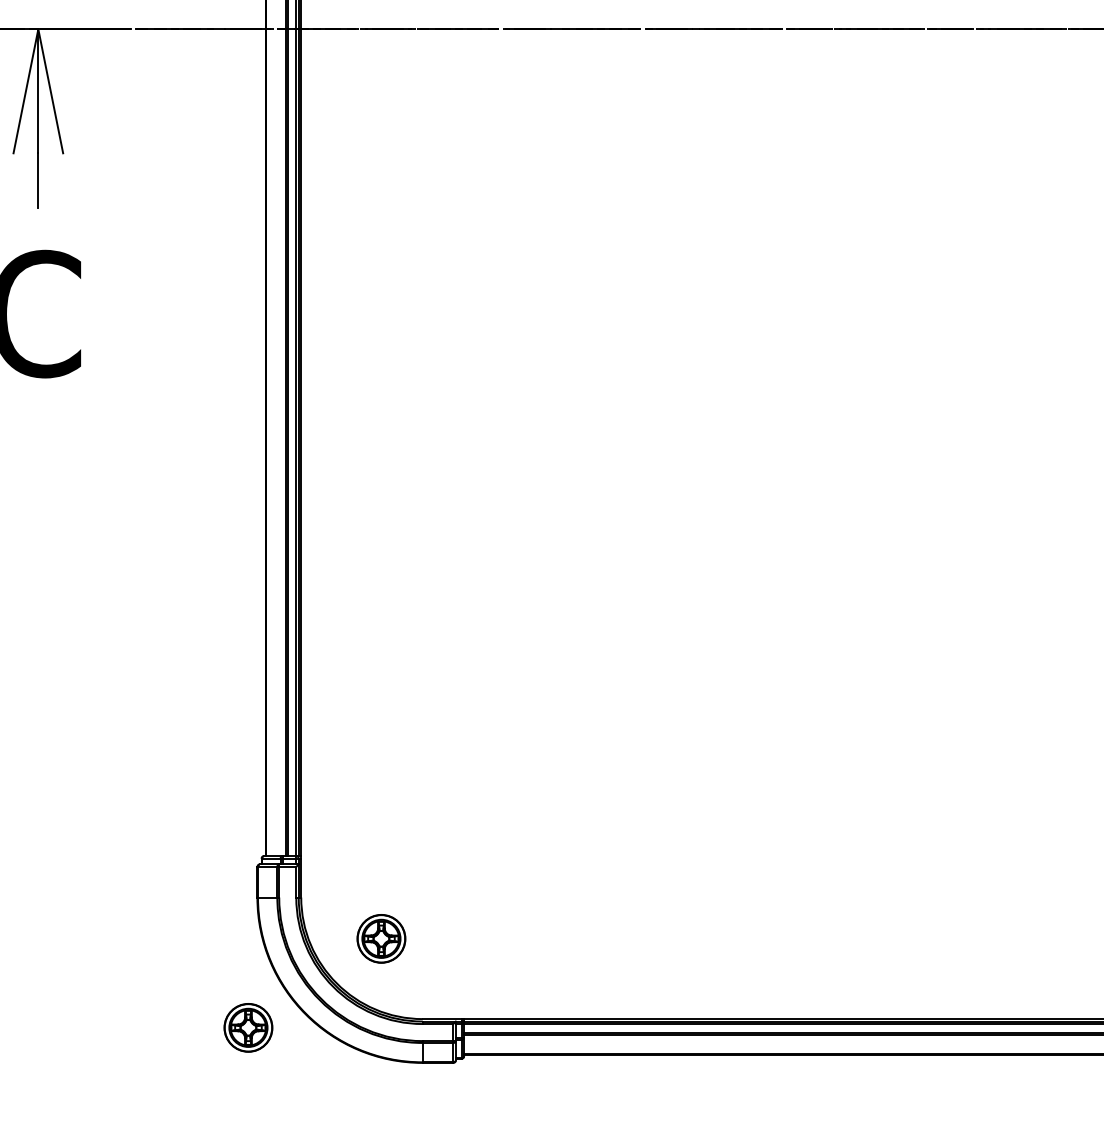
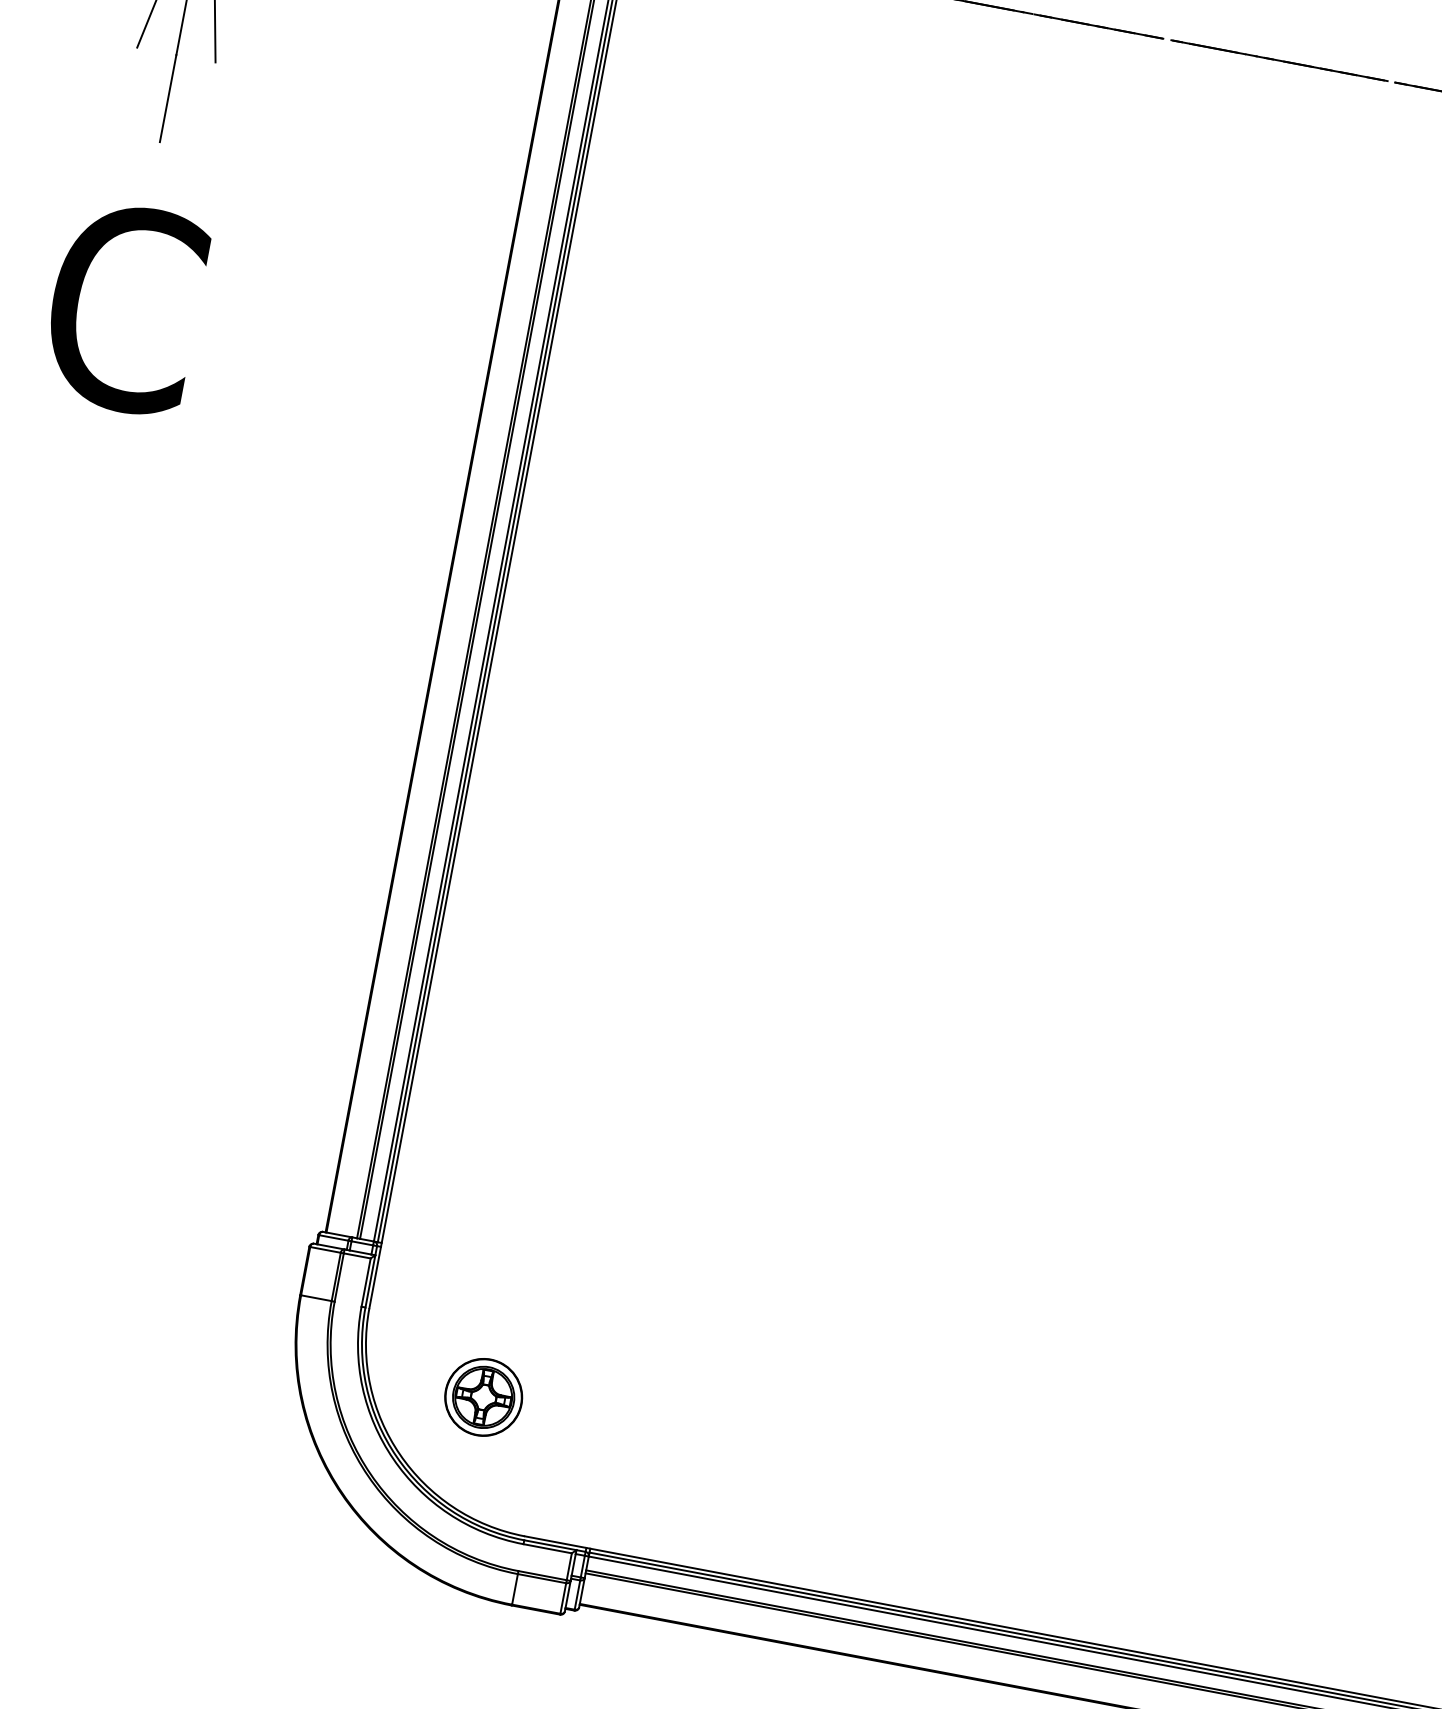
part: (248, 1027) -> (247, 1497), removed

